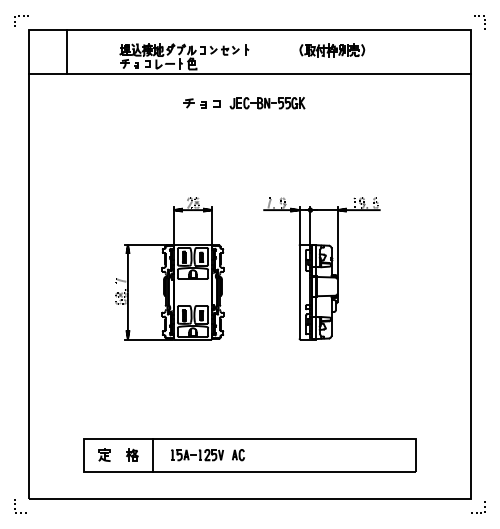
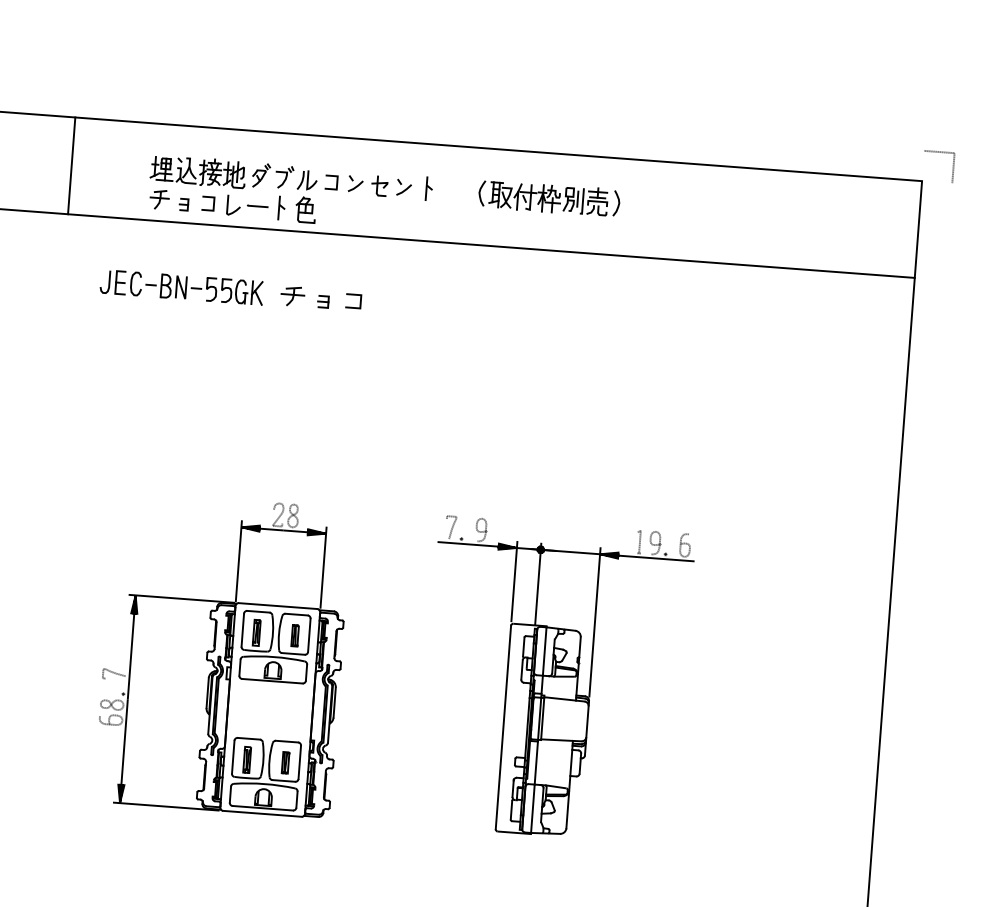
part: (332, 50) -> (549, 198), moved
line: (67, 51) -> (72, 165), moved
part: (267, 103) -> (181, 288), moved

